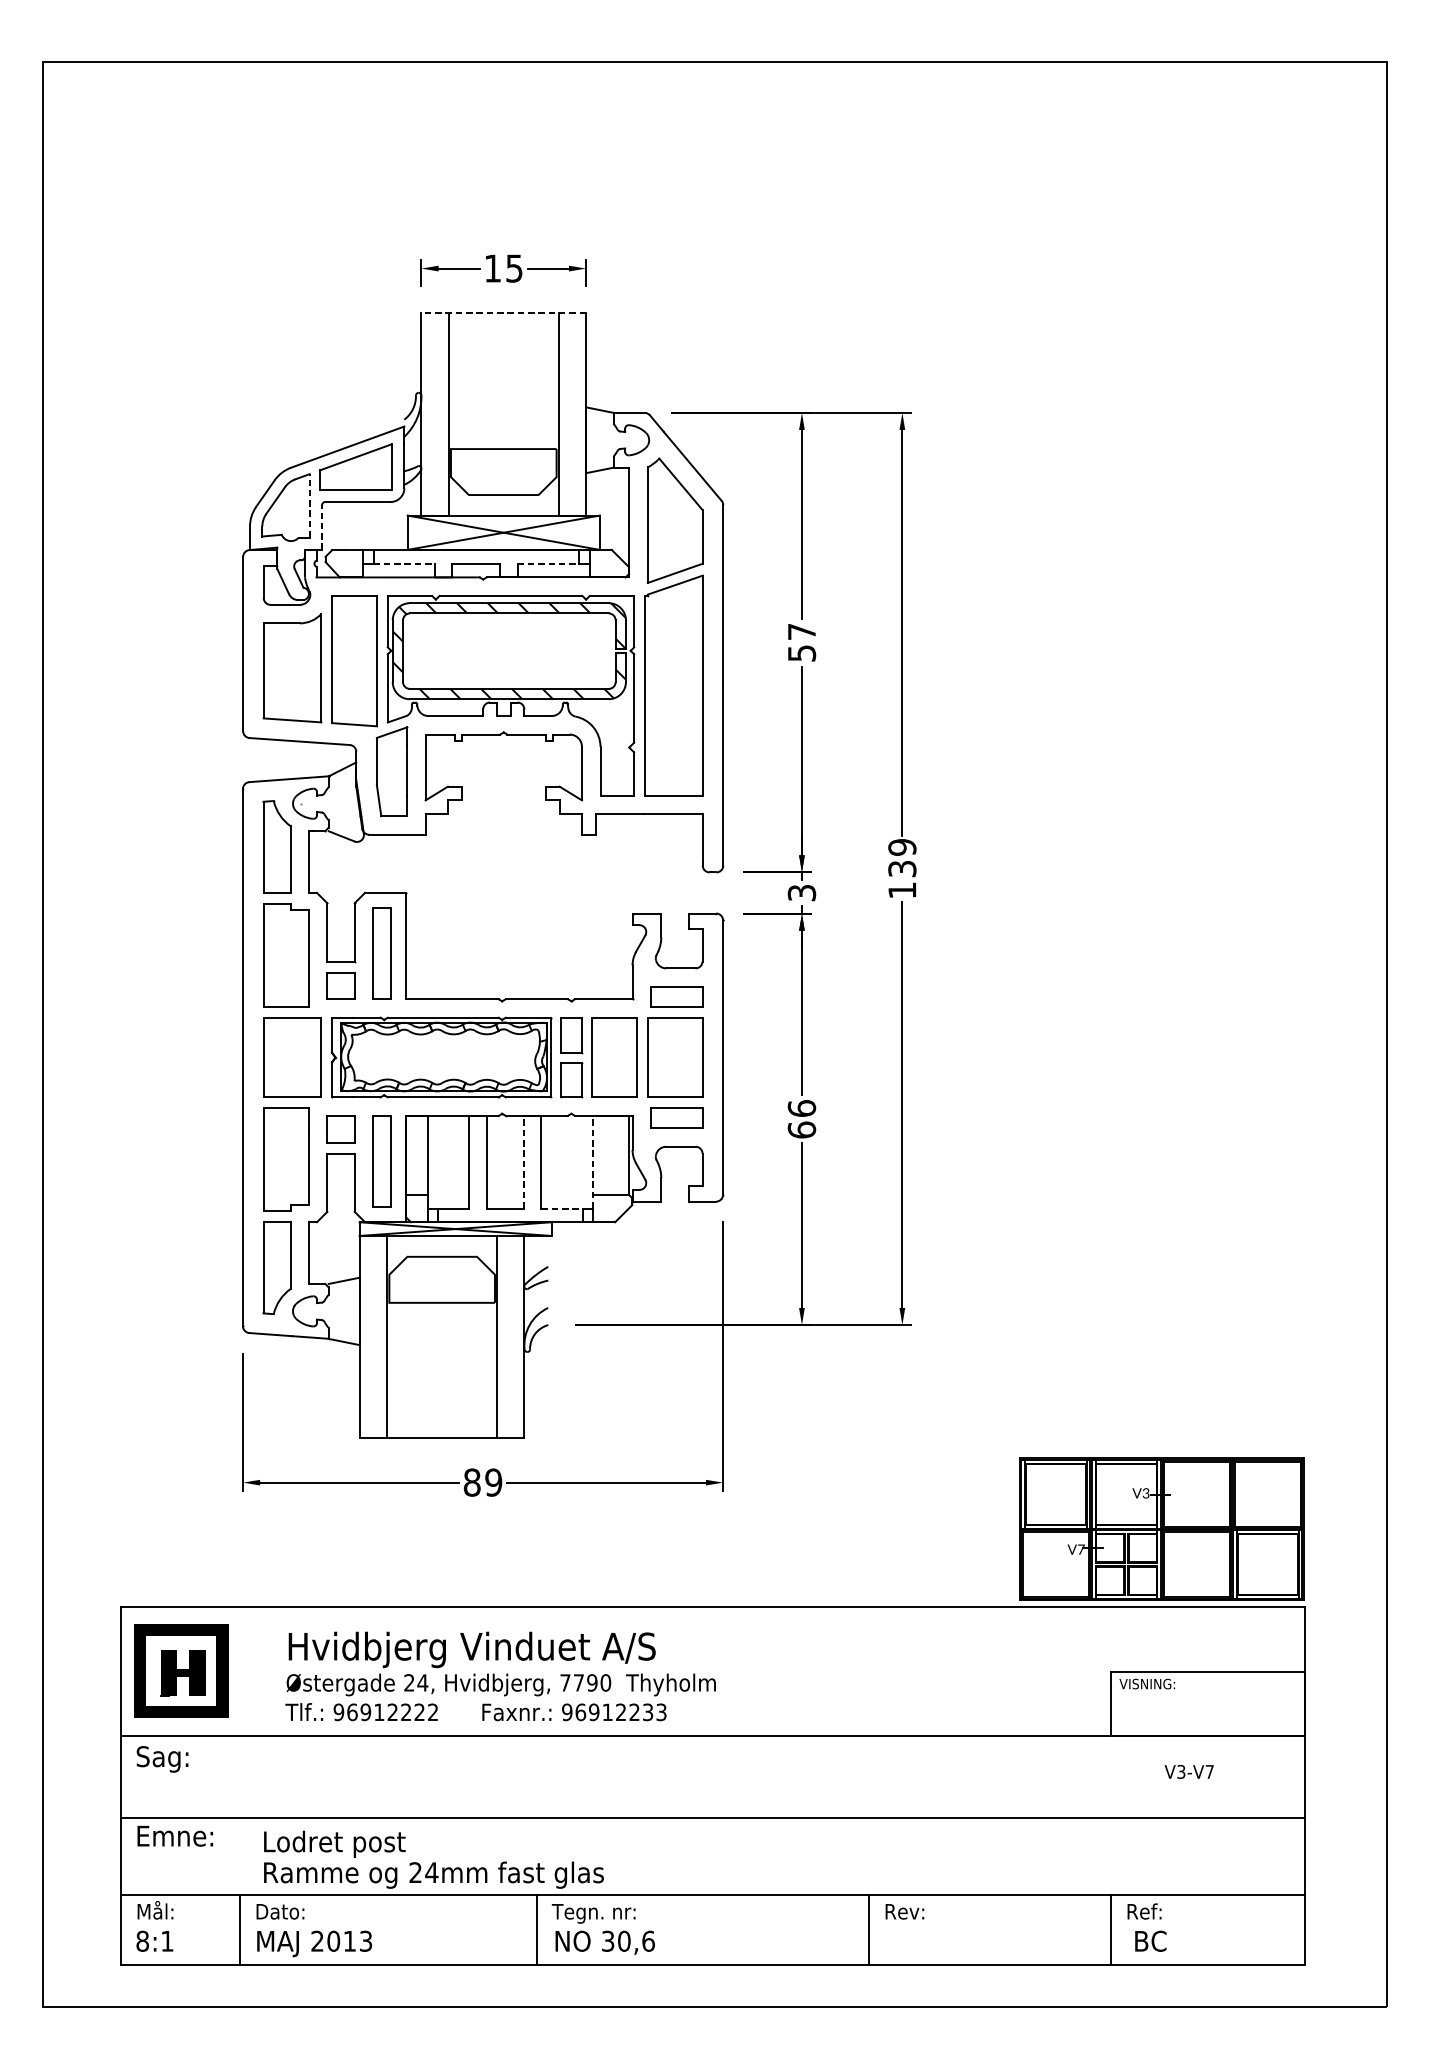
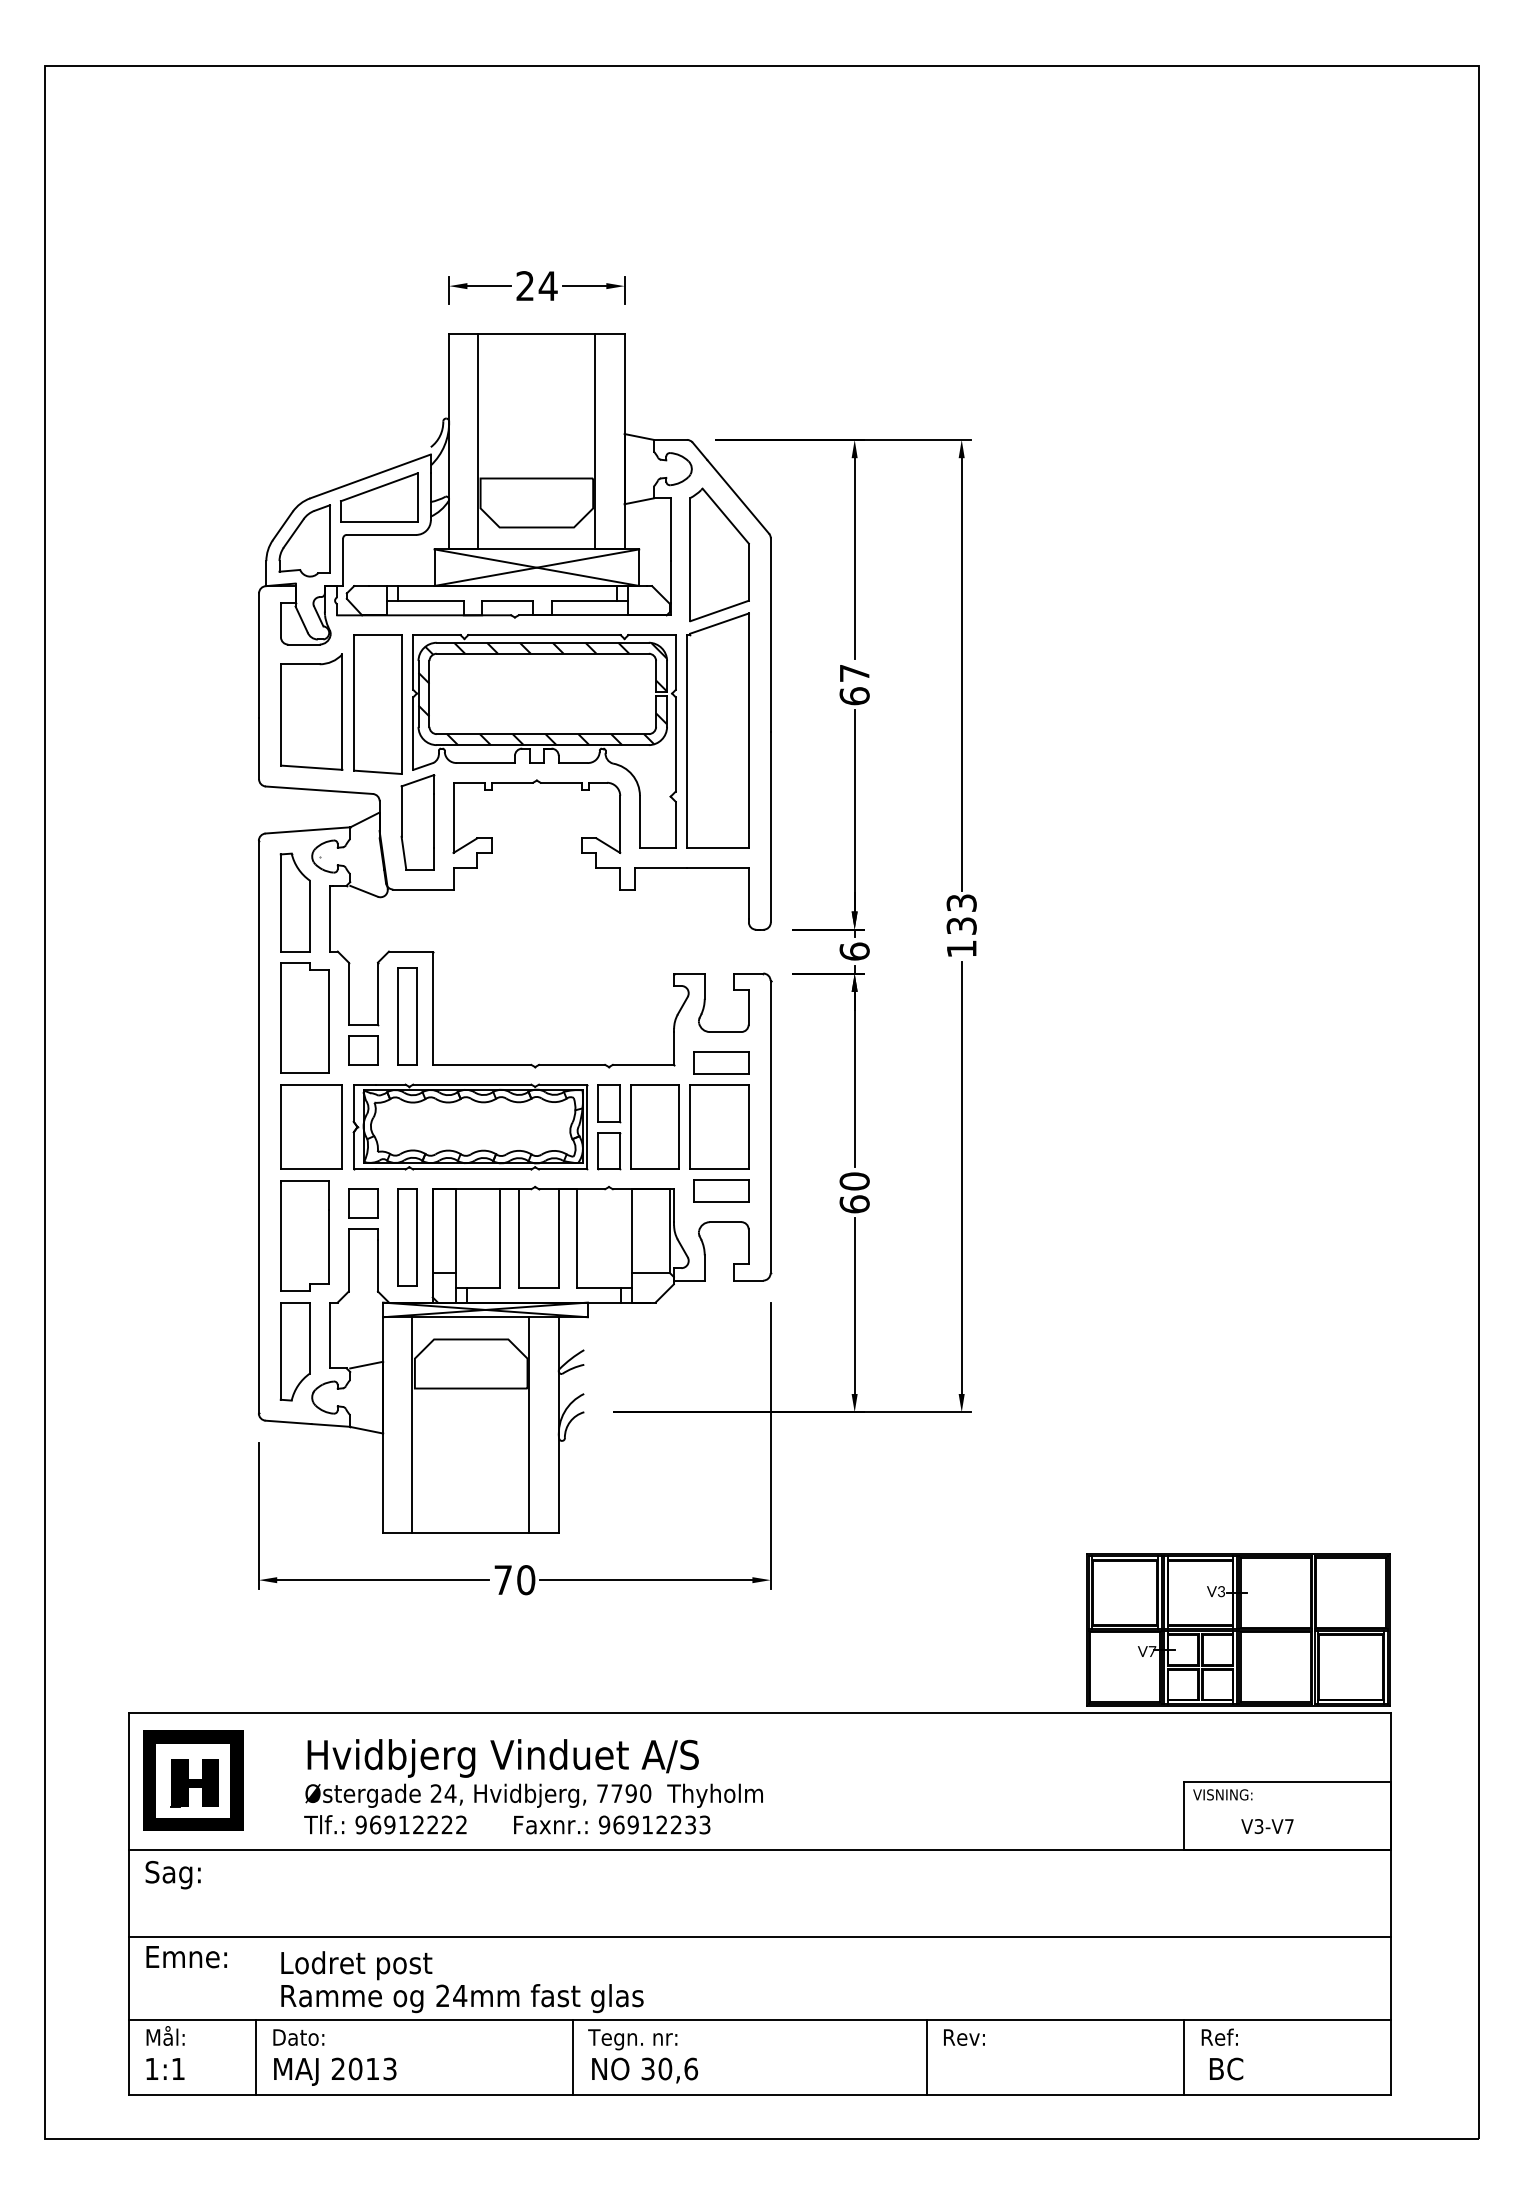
text: (503, 268) -> (536, 286), 15 -> 24
line: (503, 313) -> (536, 333), dashed -> solid
line: (309, 506) -> (329, 539), dashed -> solid
line: (322, 527) -> (343, 562), dashed -> solid
line: (403, 563) -> (430, 600), dashed -> solid
line: (548, 563) -> (584, 600), dashed -> solid
text: (801, 653) -> (854, 696), 57 -> 67
text: (902, 847) -> (961, 903), 139 -> 133
text: (801, 892) -> (854, 951), 3 -> 6
text: (801, 1108) -> (854, 1181), 66 -> 60
line: (524, 1162) -> (558, 1238), dashed -> solid
line: (592, 1162) -> (631, 1238), dashed -> solid
line: (561, 1209) -> (598, 1288), dashed -> solid
text: (482, 1482) -> (514, 1580), 89 -> 70
text: (1189, 1771) -> (1267, 1826), moved
text: (142, 1940) -> (151, 2068), 8:1 -> 1:1

